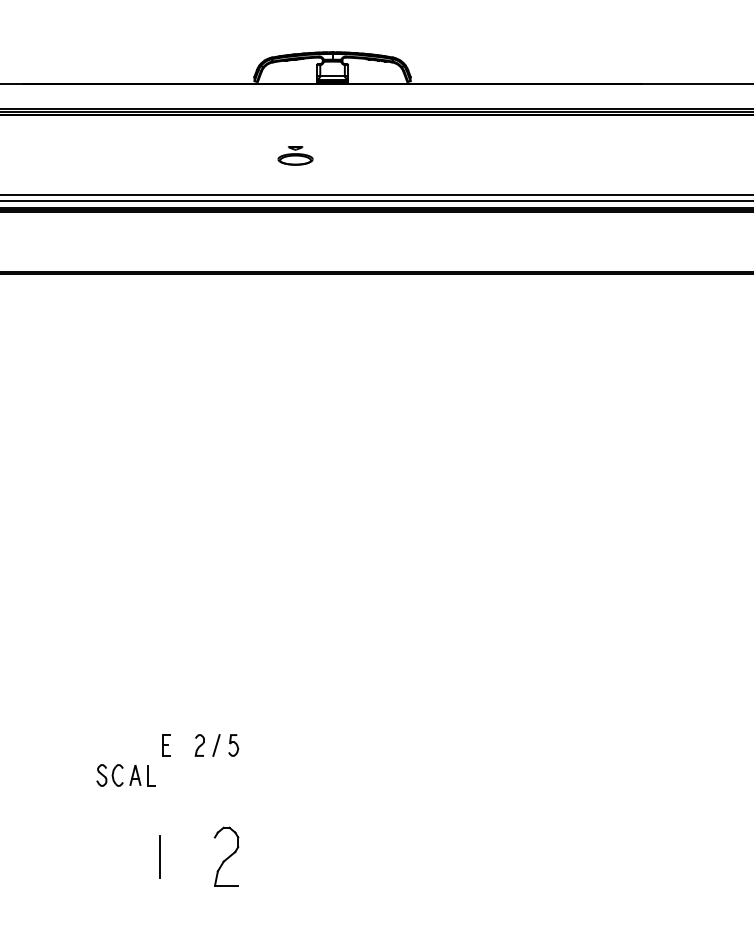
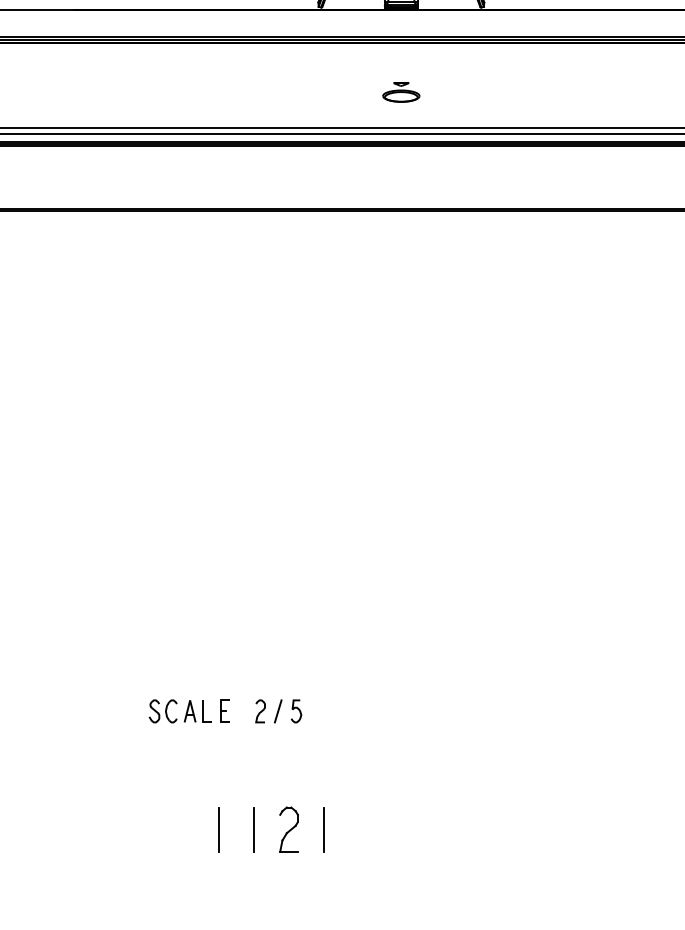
part: (295, 155) -> (401, 92), moved
part: (125, 775) -> (179, 711), moved
line: (193, 856) -> (253, 829), added
part: (226, 856) -> (288, 829), size x0.71
line: (259, 856) -> (323, 829), added

